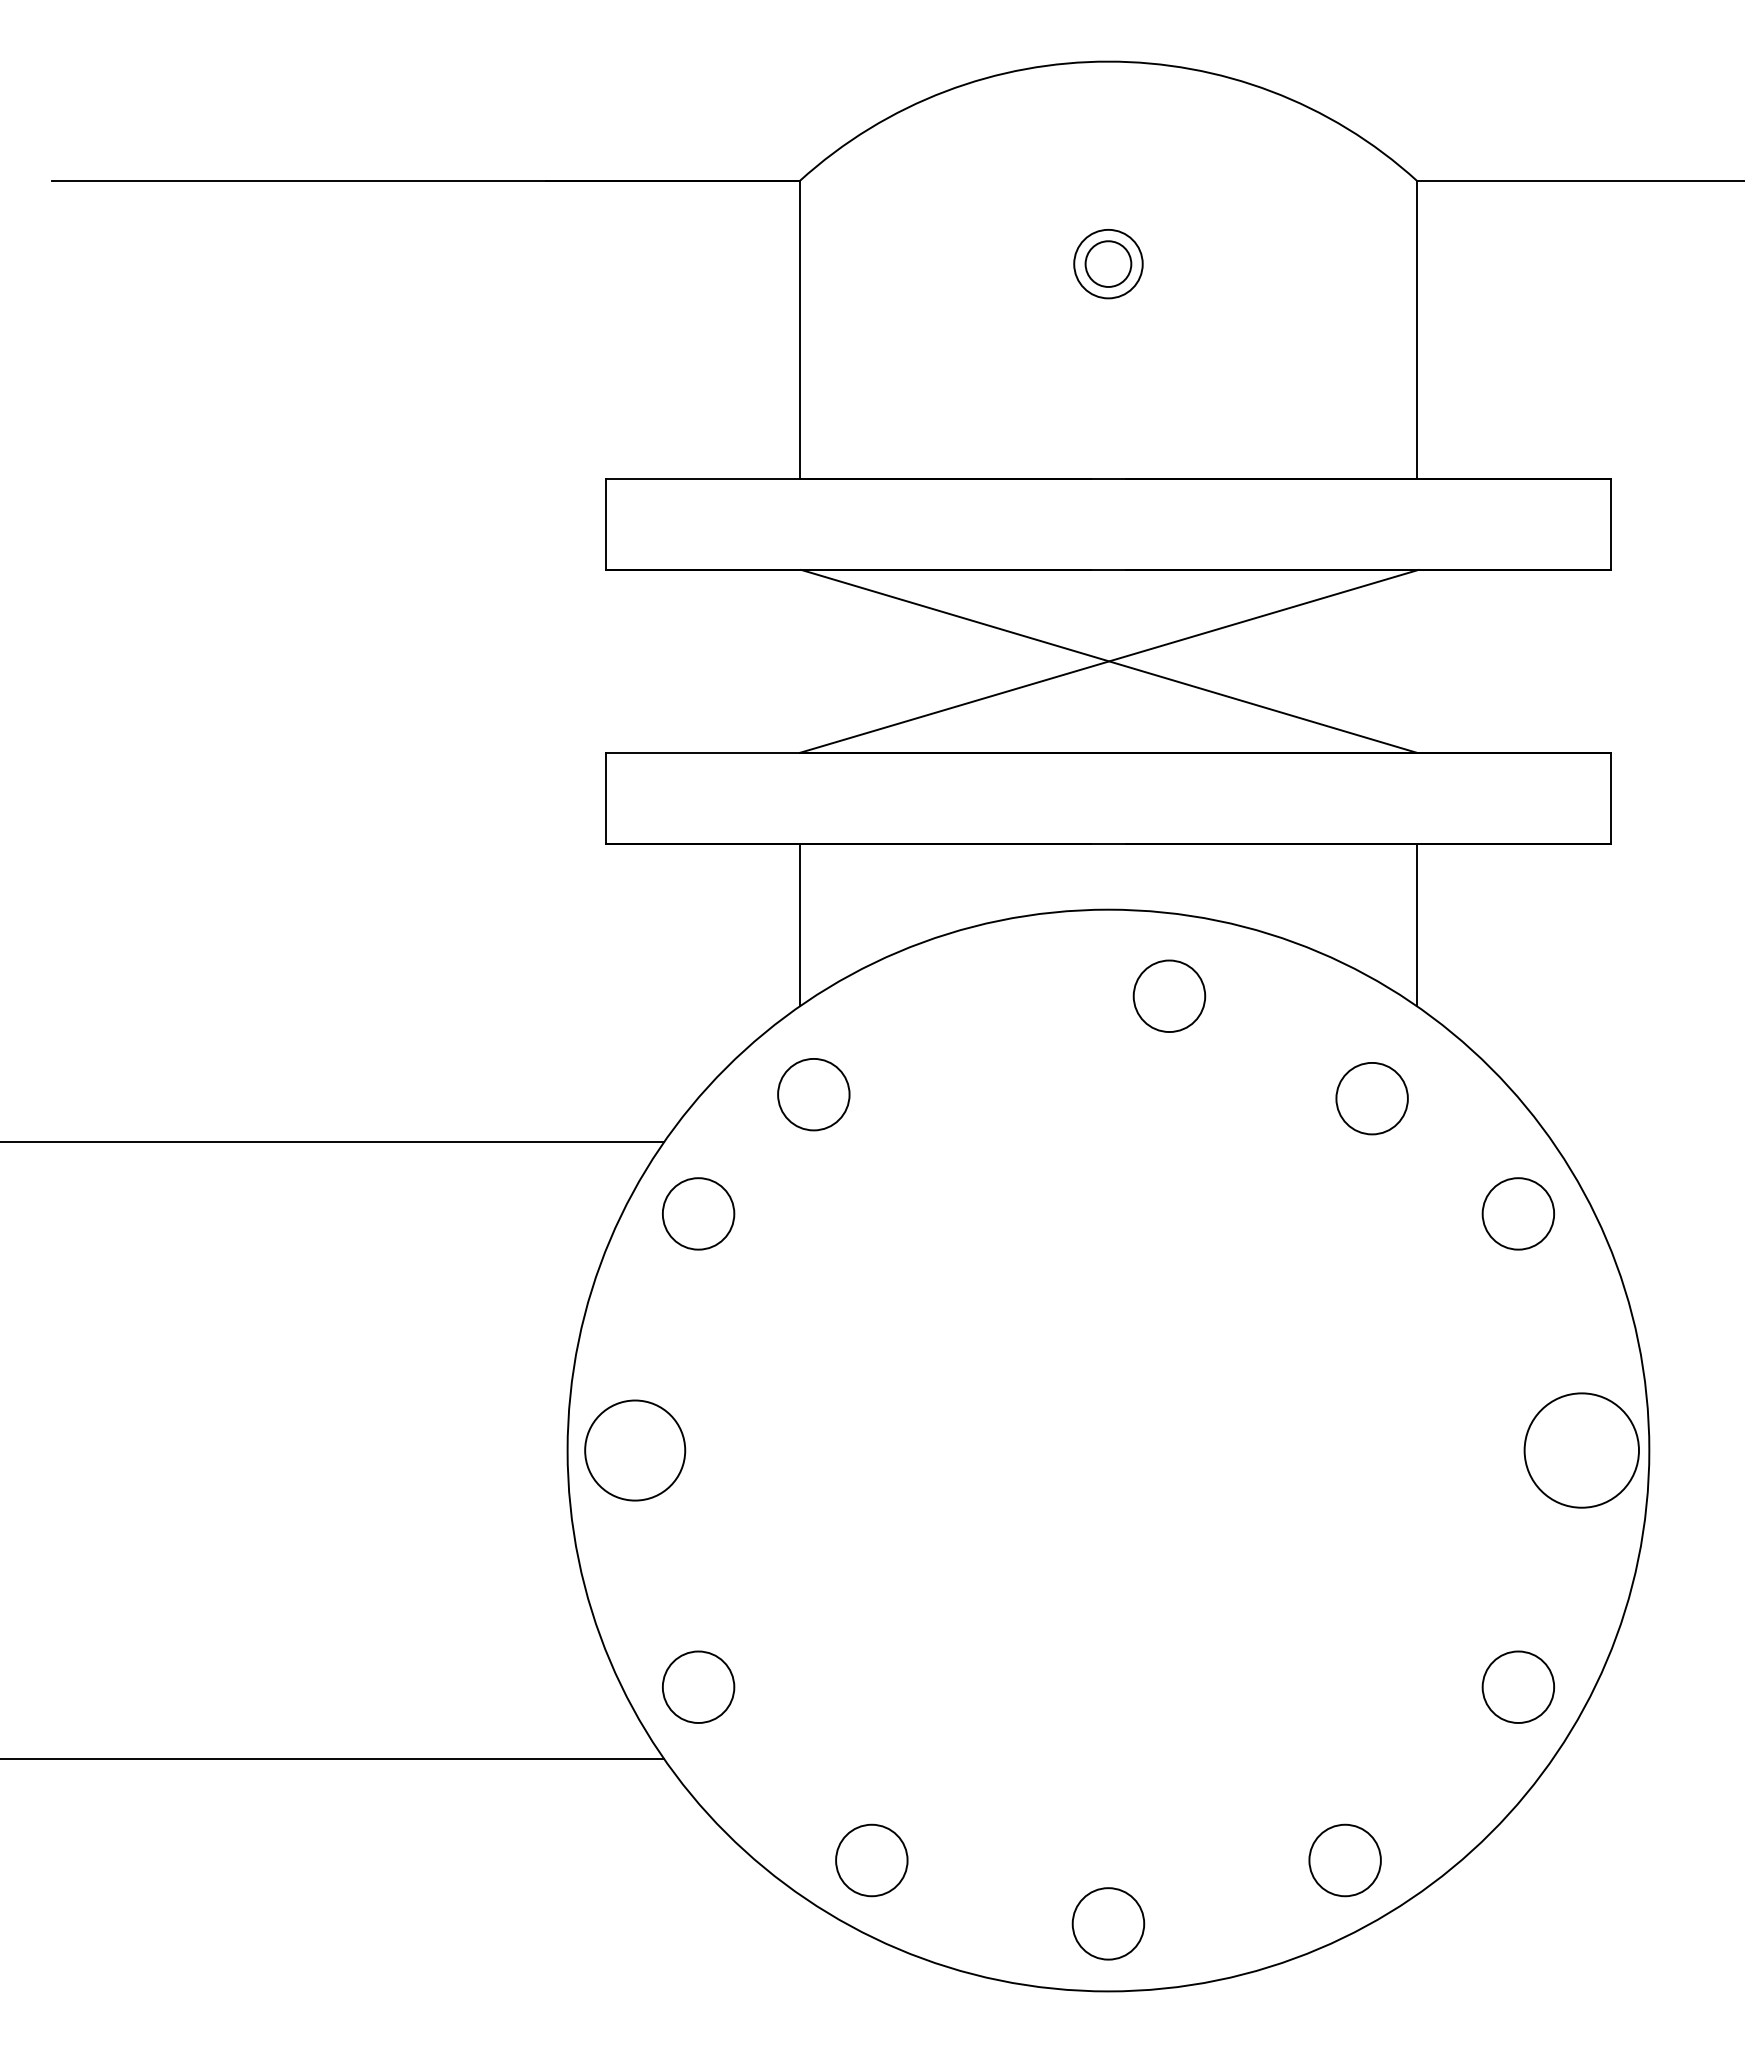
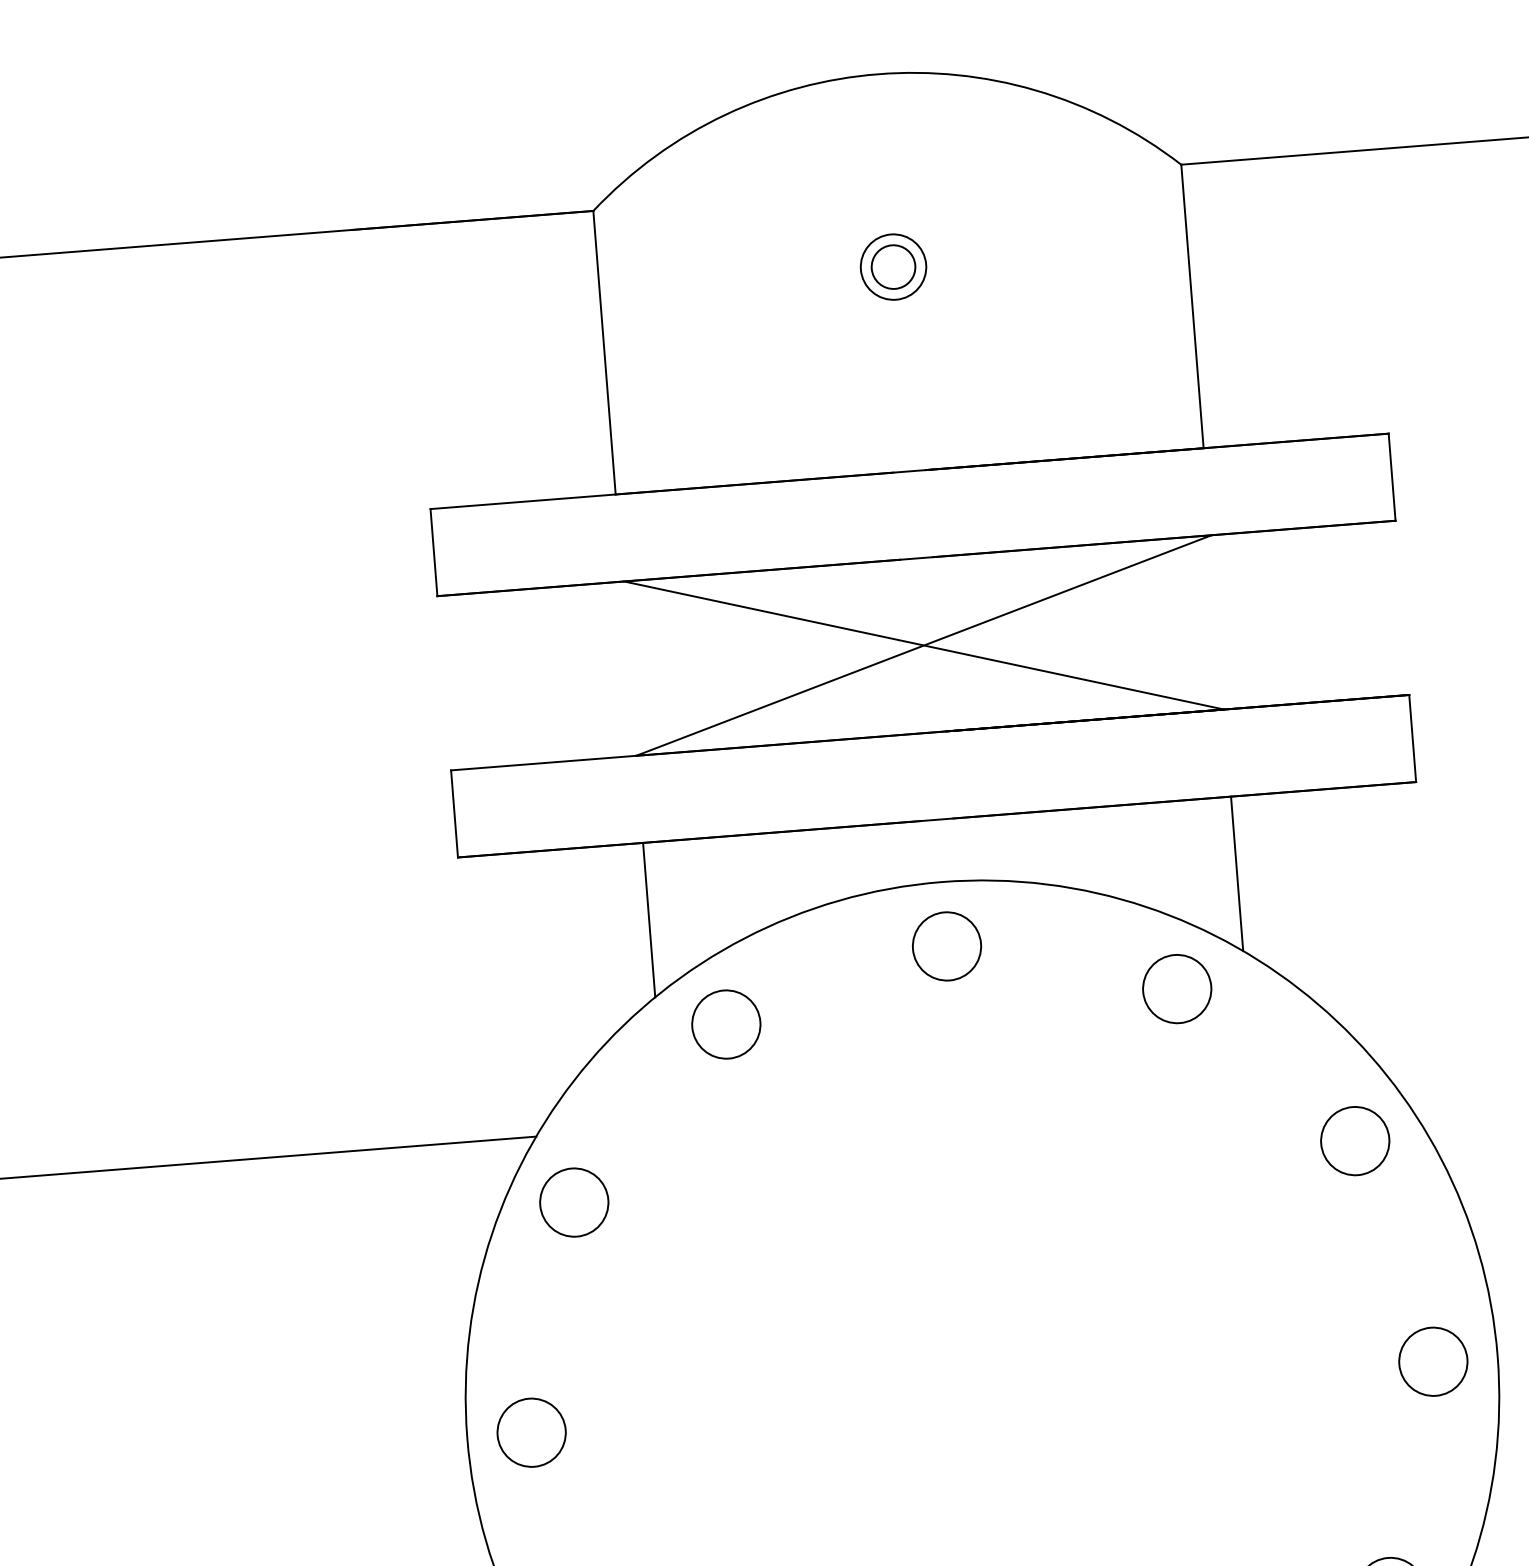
circle: (1169, 995) -> (946, 945), moved
circle: (813, 1094) -> (726, 1024), moved
circle: (1371, 1098) -> (1176, 988), moved
circle: (634, 1450) -> (531, 1432), size x0.71
circle: (1581, 1450) -> (1433, 1361), size x0.62

